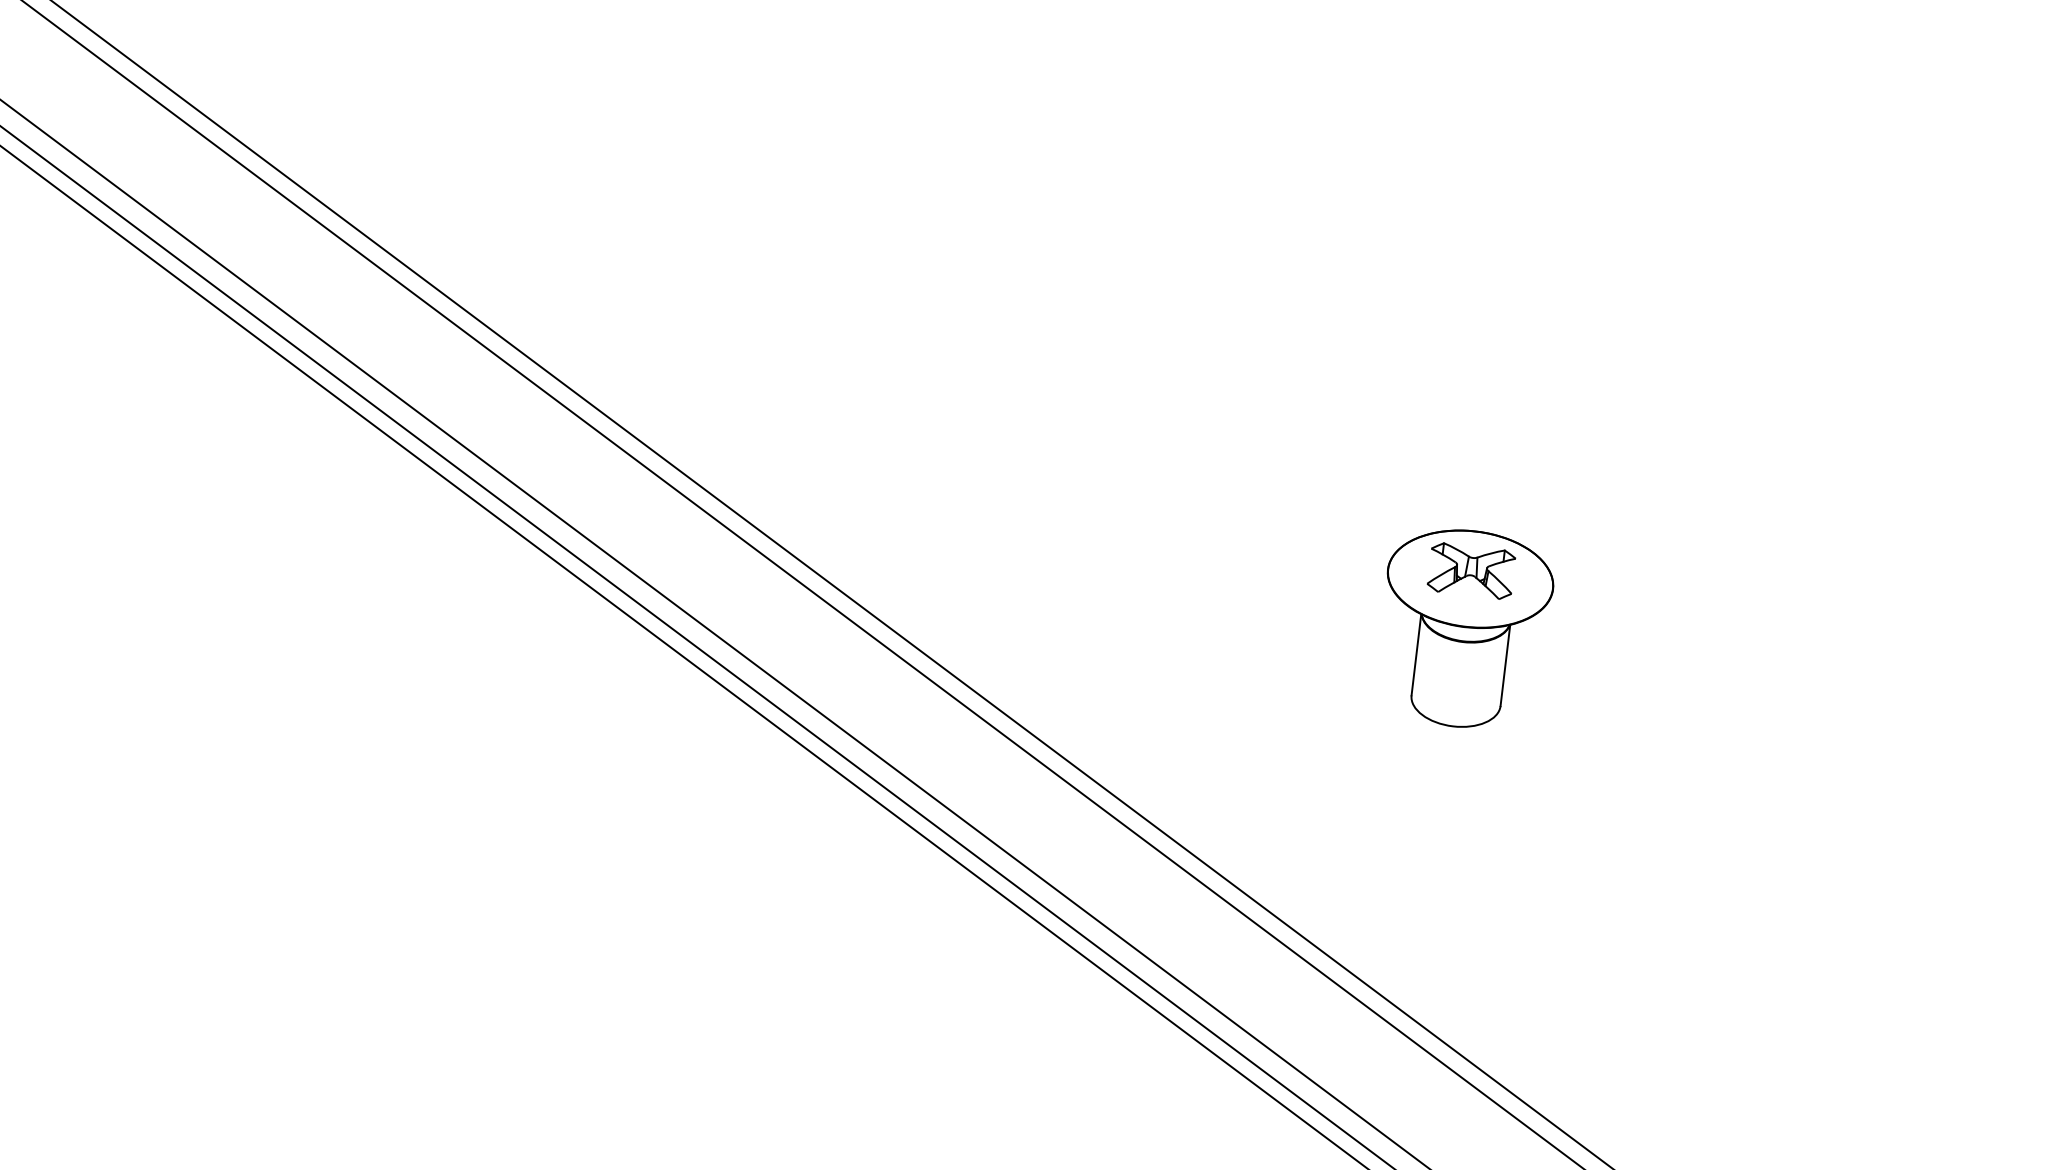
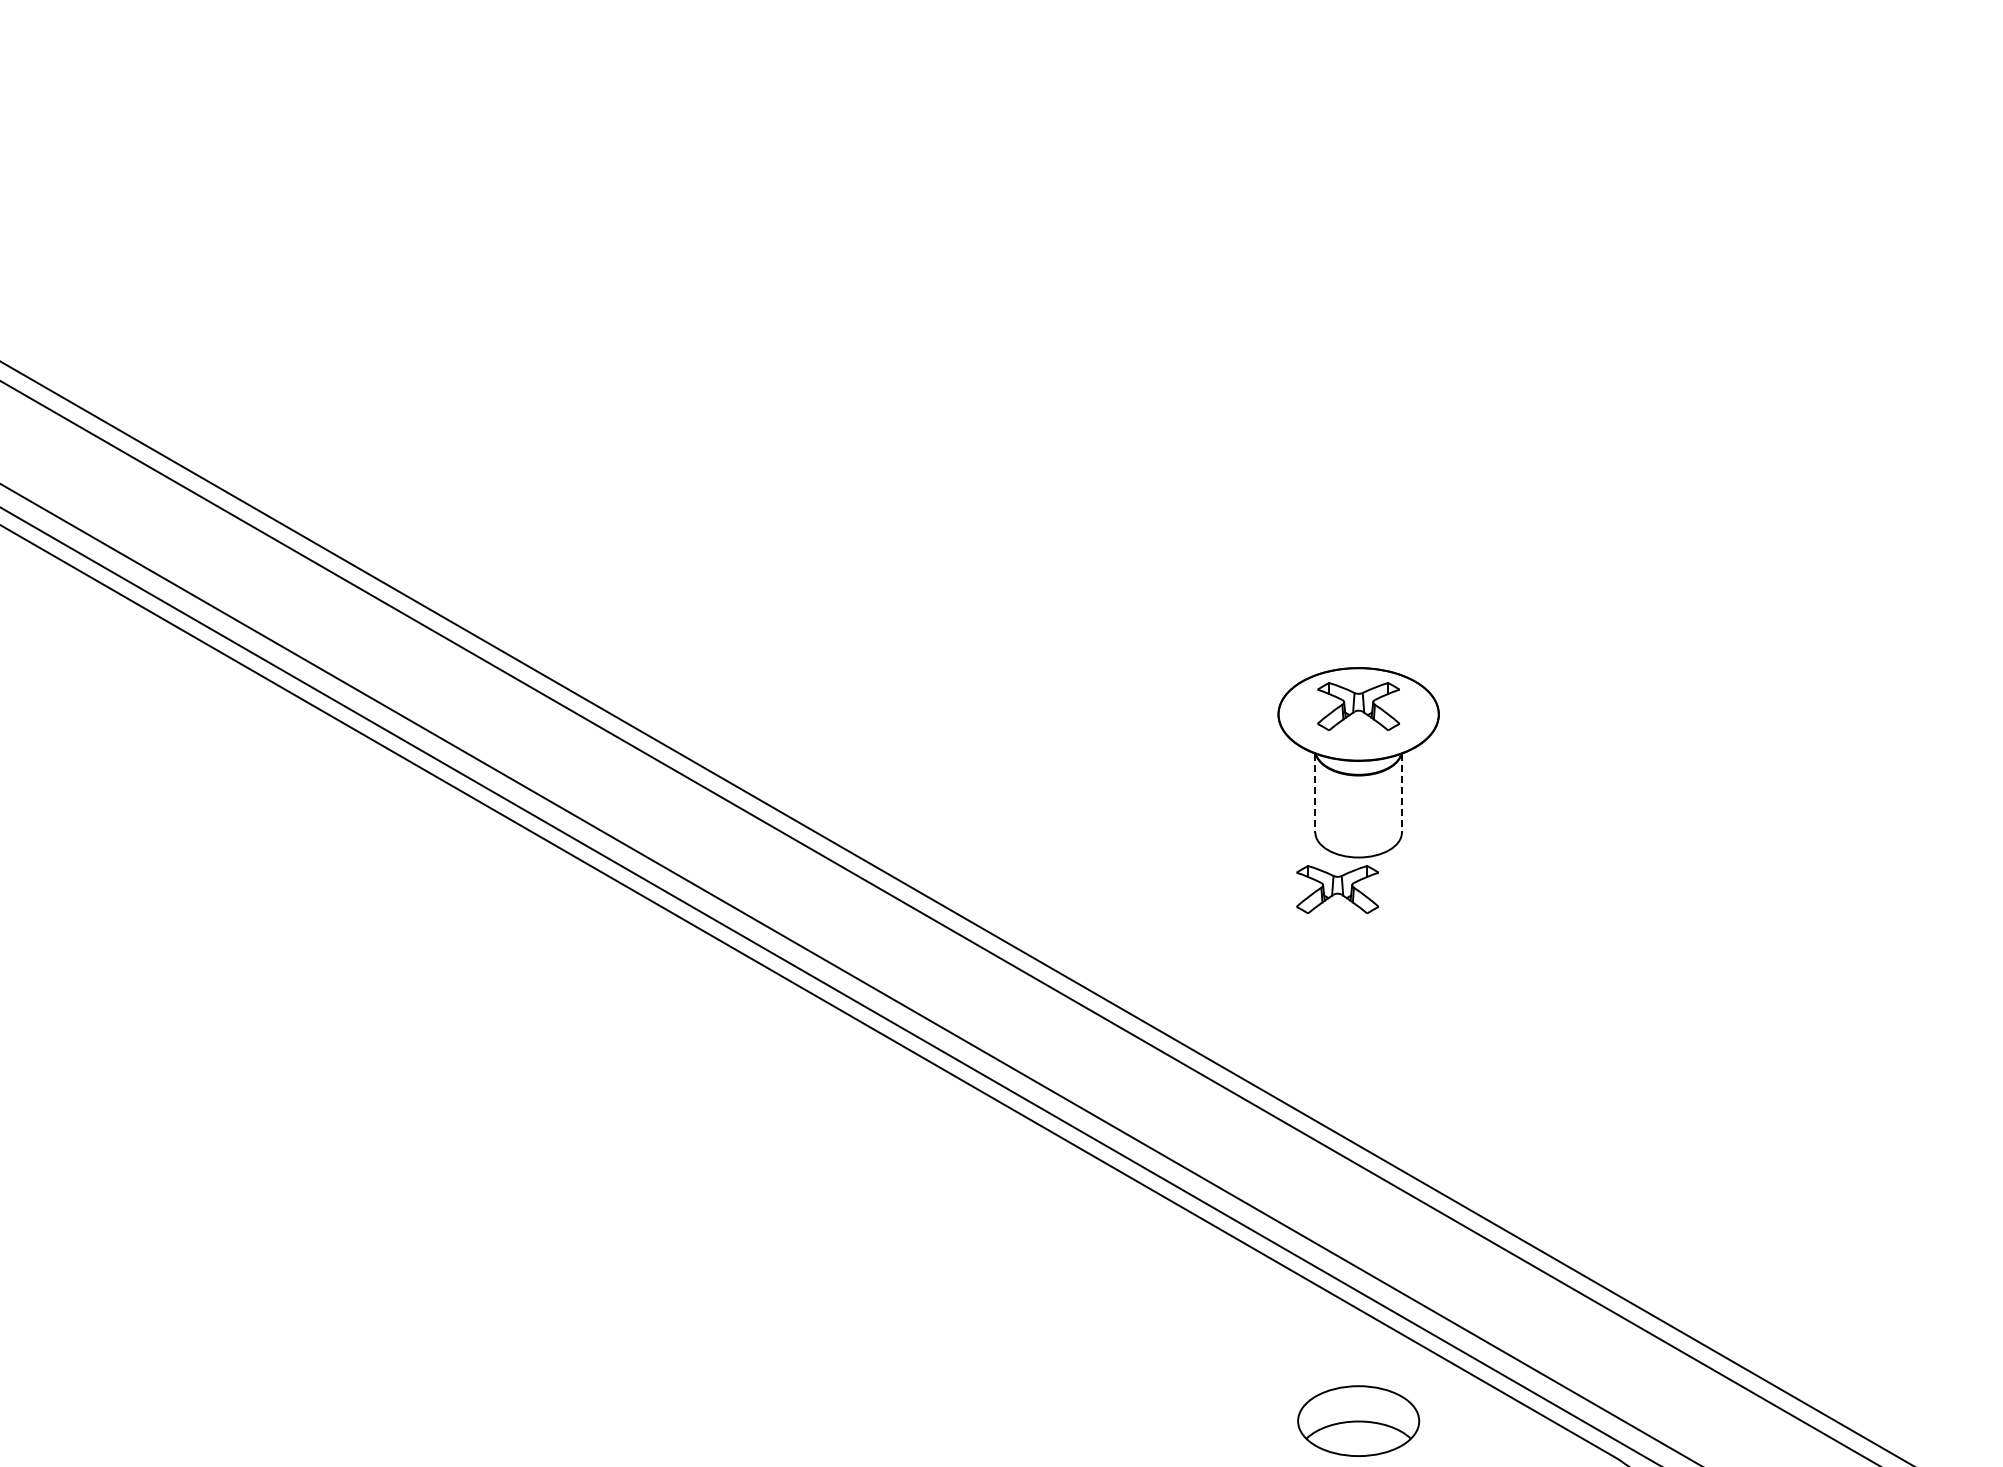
line: (1416, 655) -> (1315, 793), solid -> dashed
line: (1504, 665) -> (1401, 793), solid -> dashed
part: (1427, 756) -> (1337, 889), added

